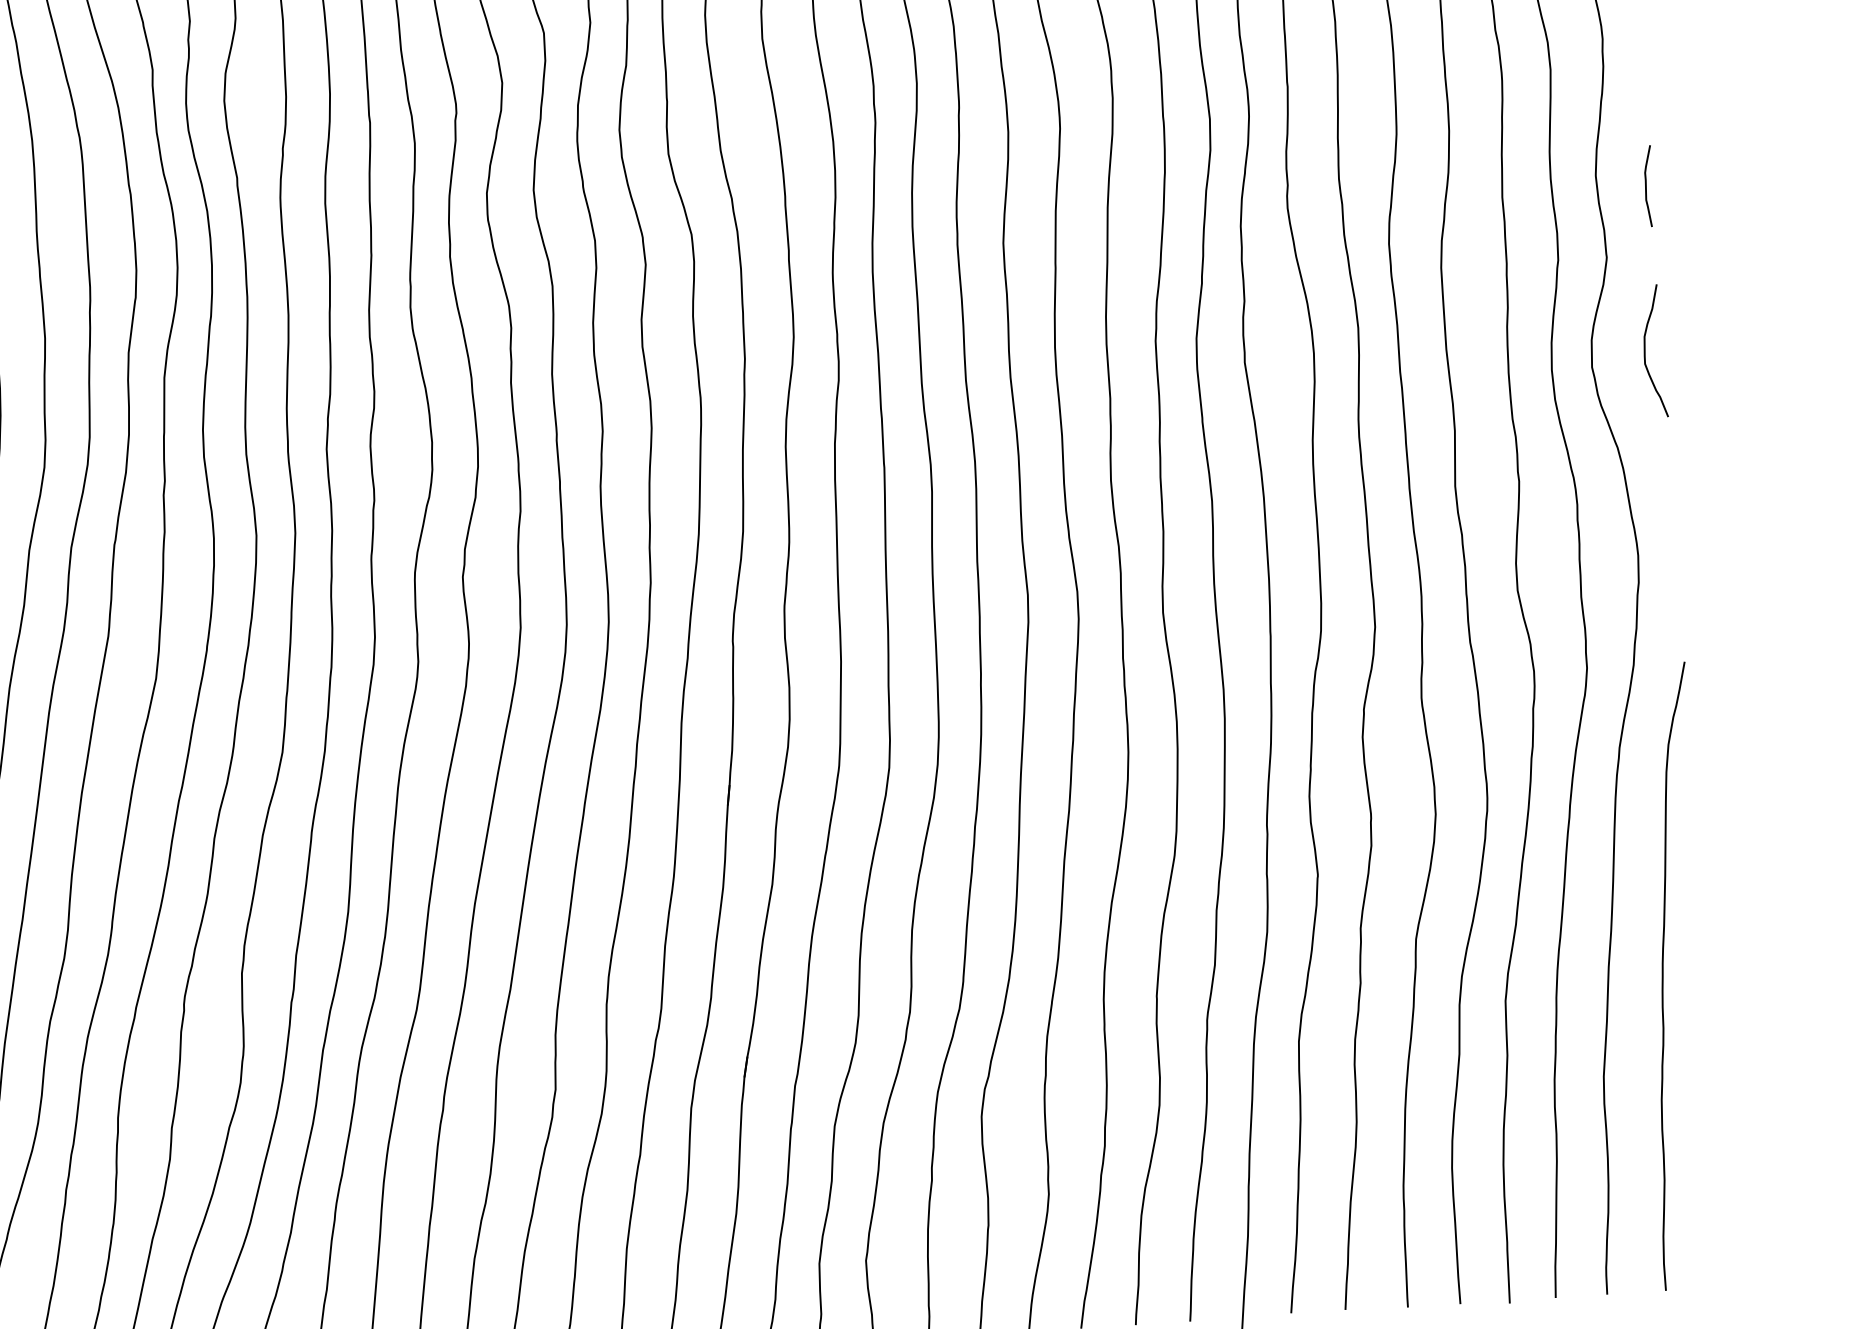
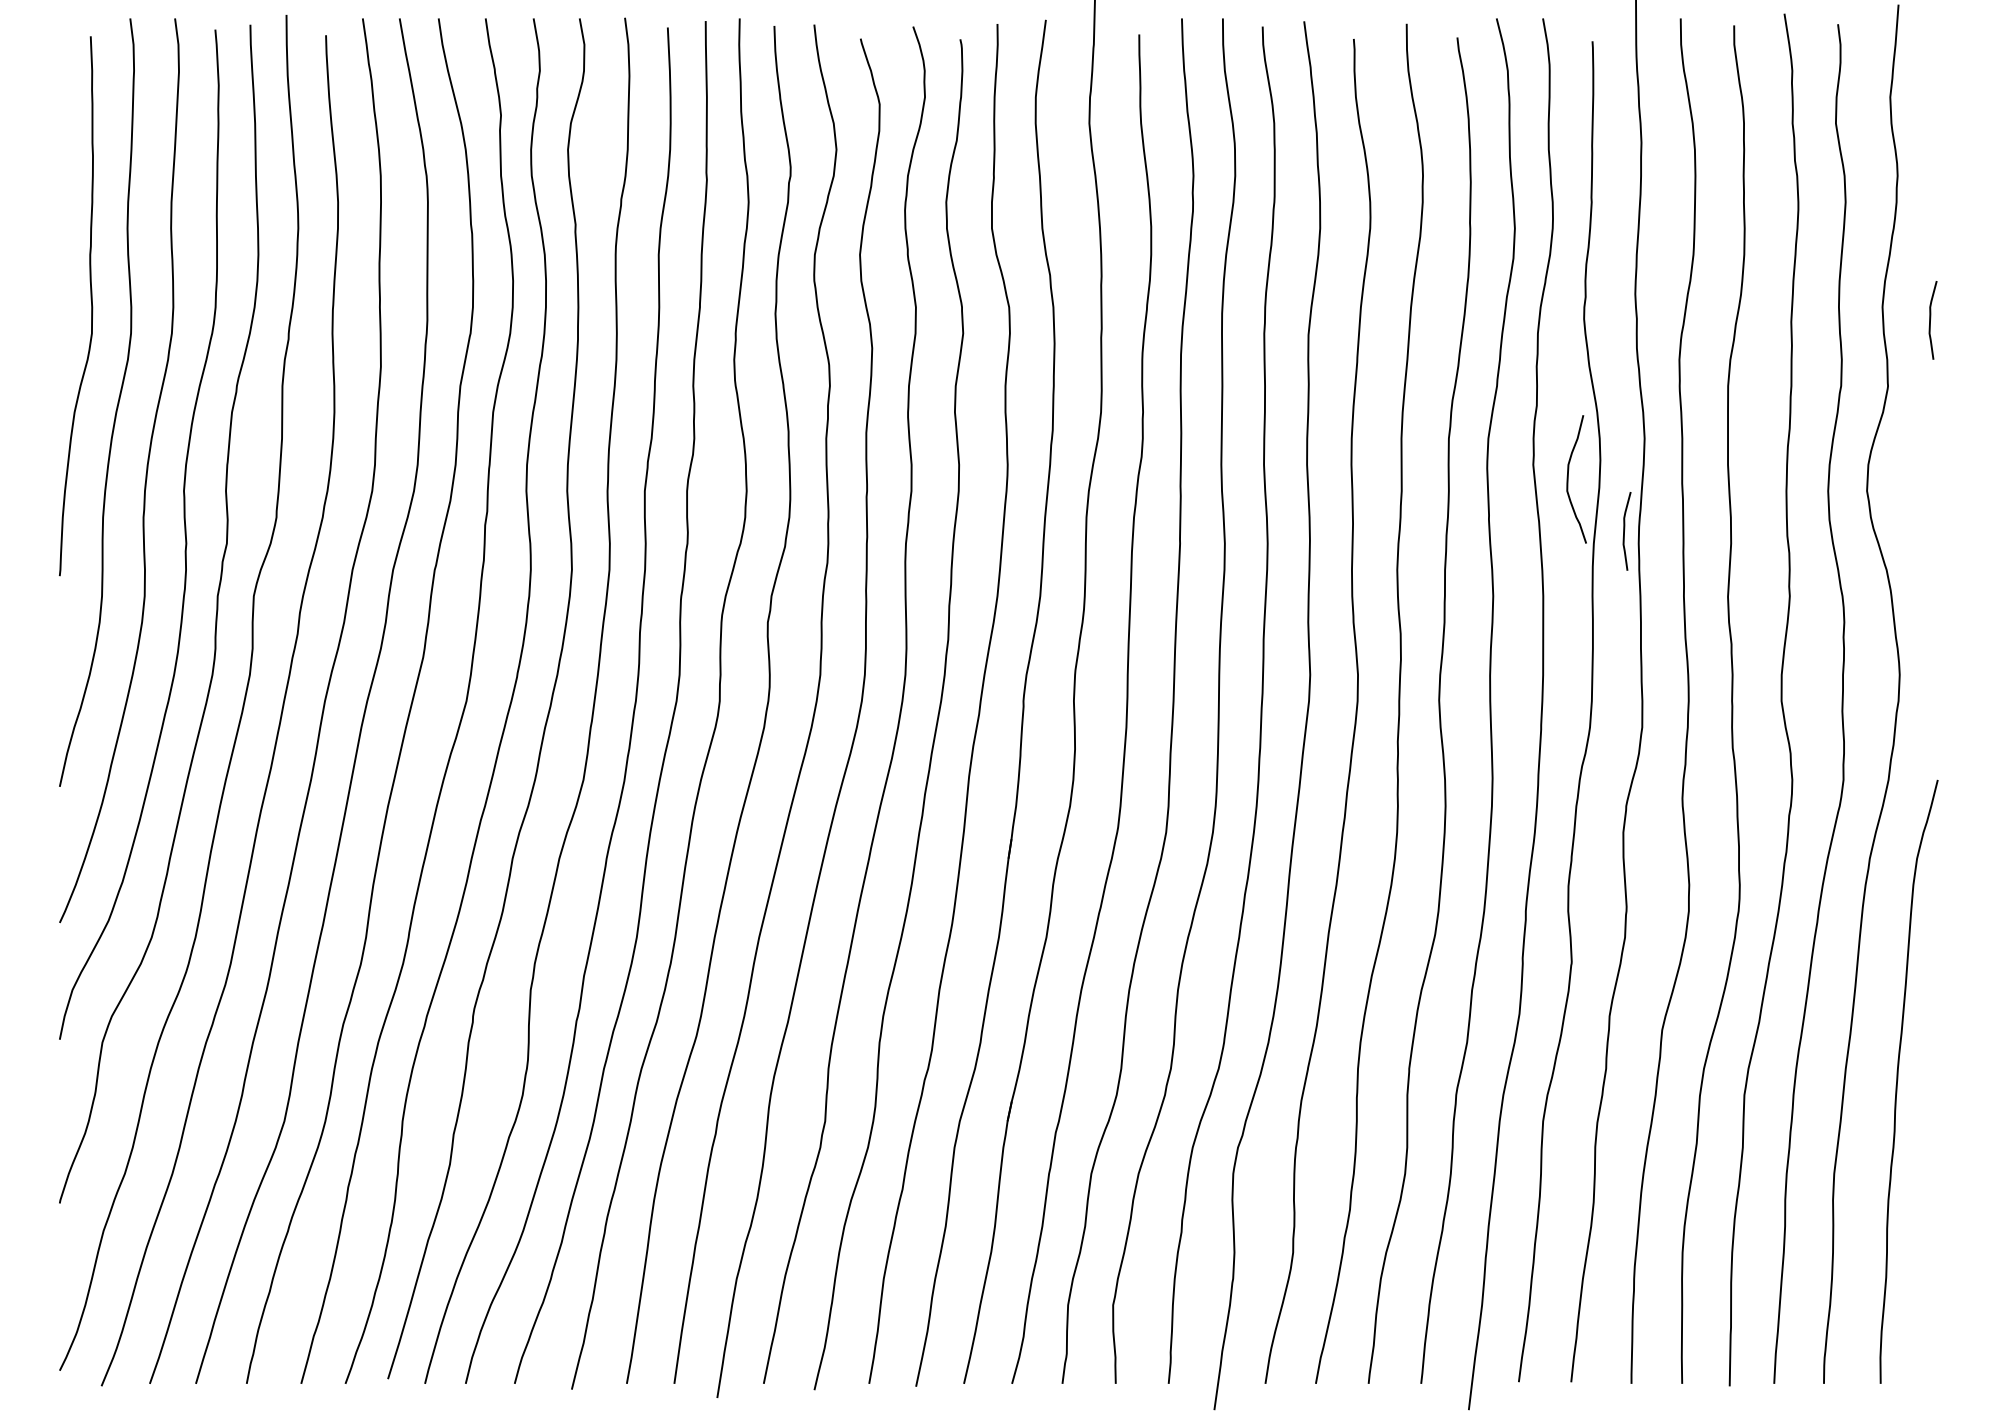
curve: (1645, 351) -> (1568, 479), moved
curve: (1343, 425) -> (1624, 531), added

